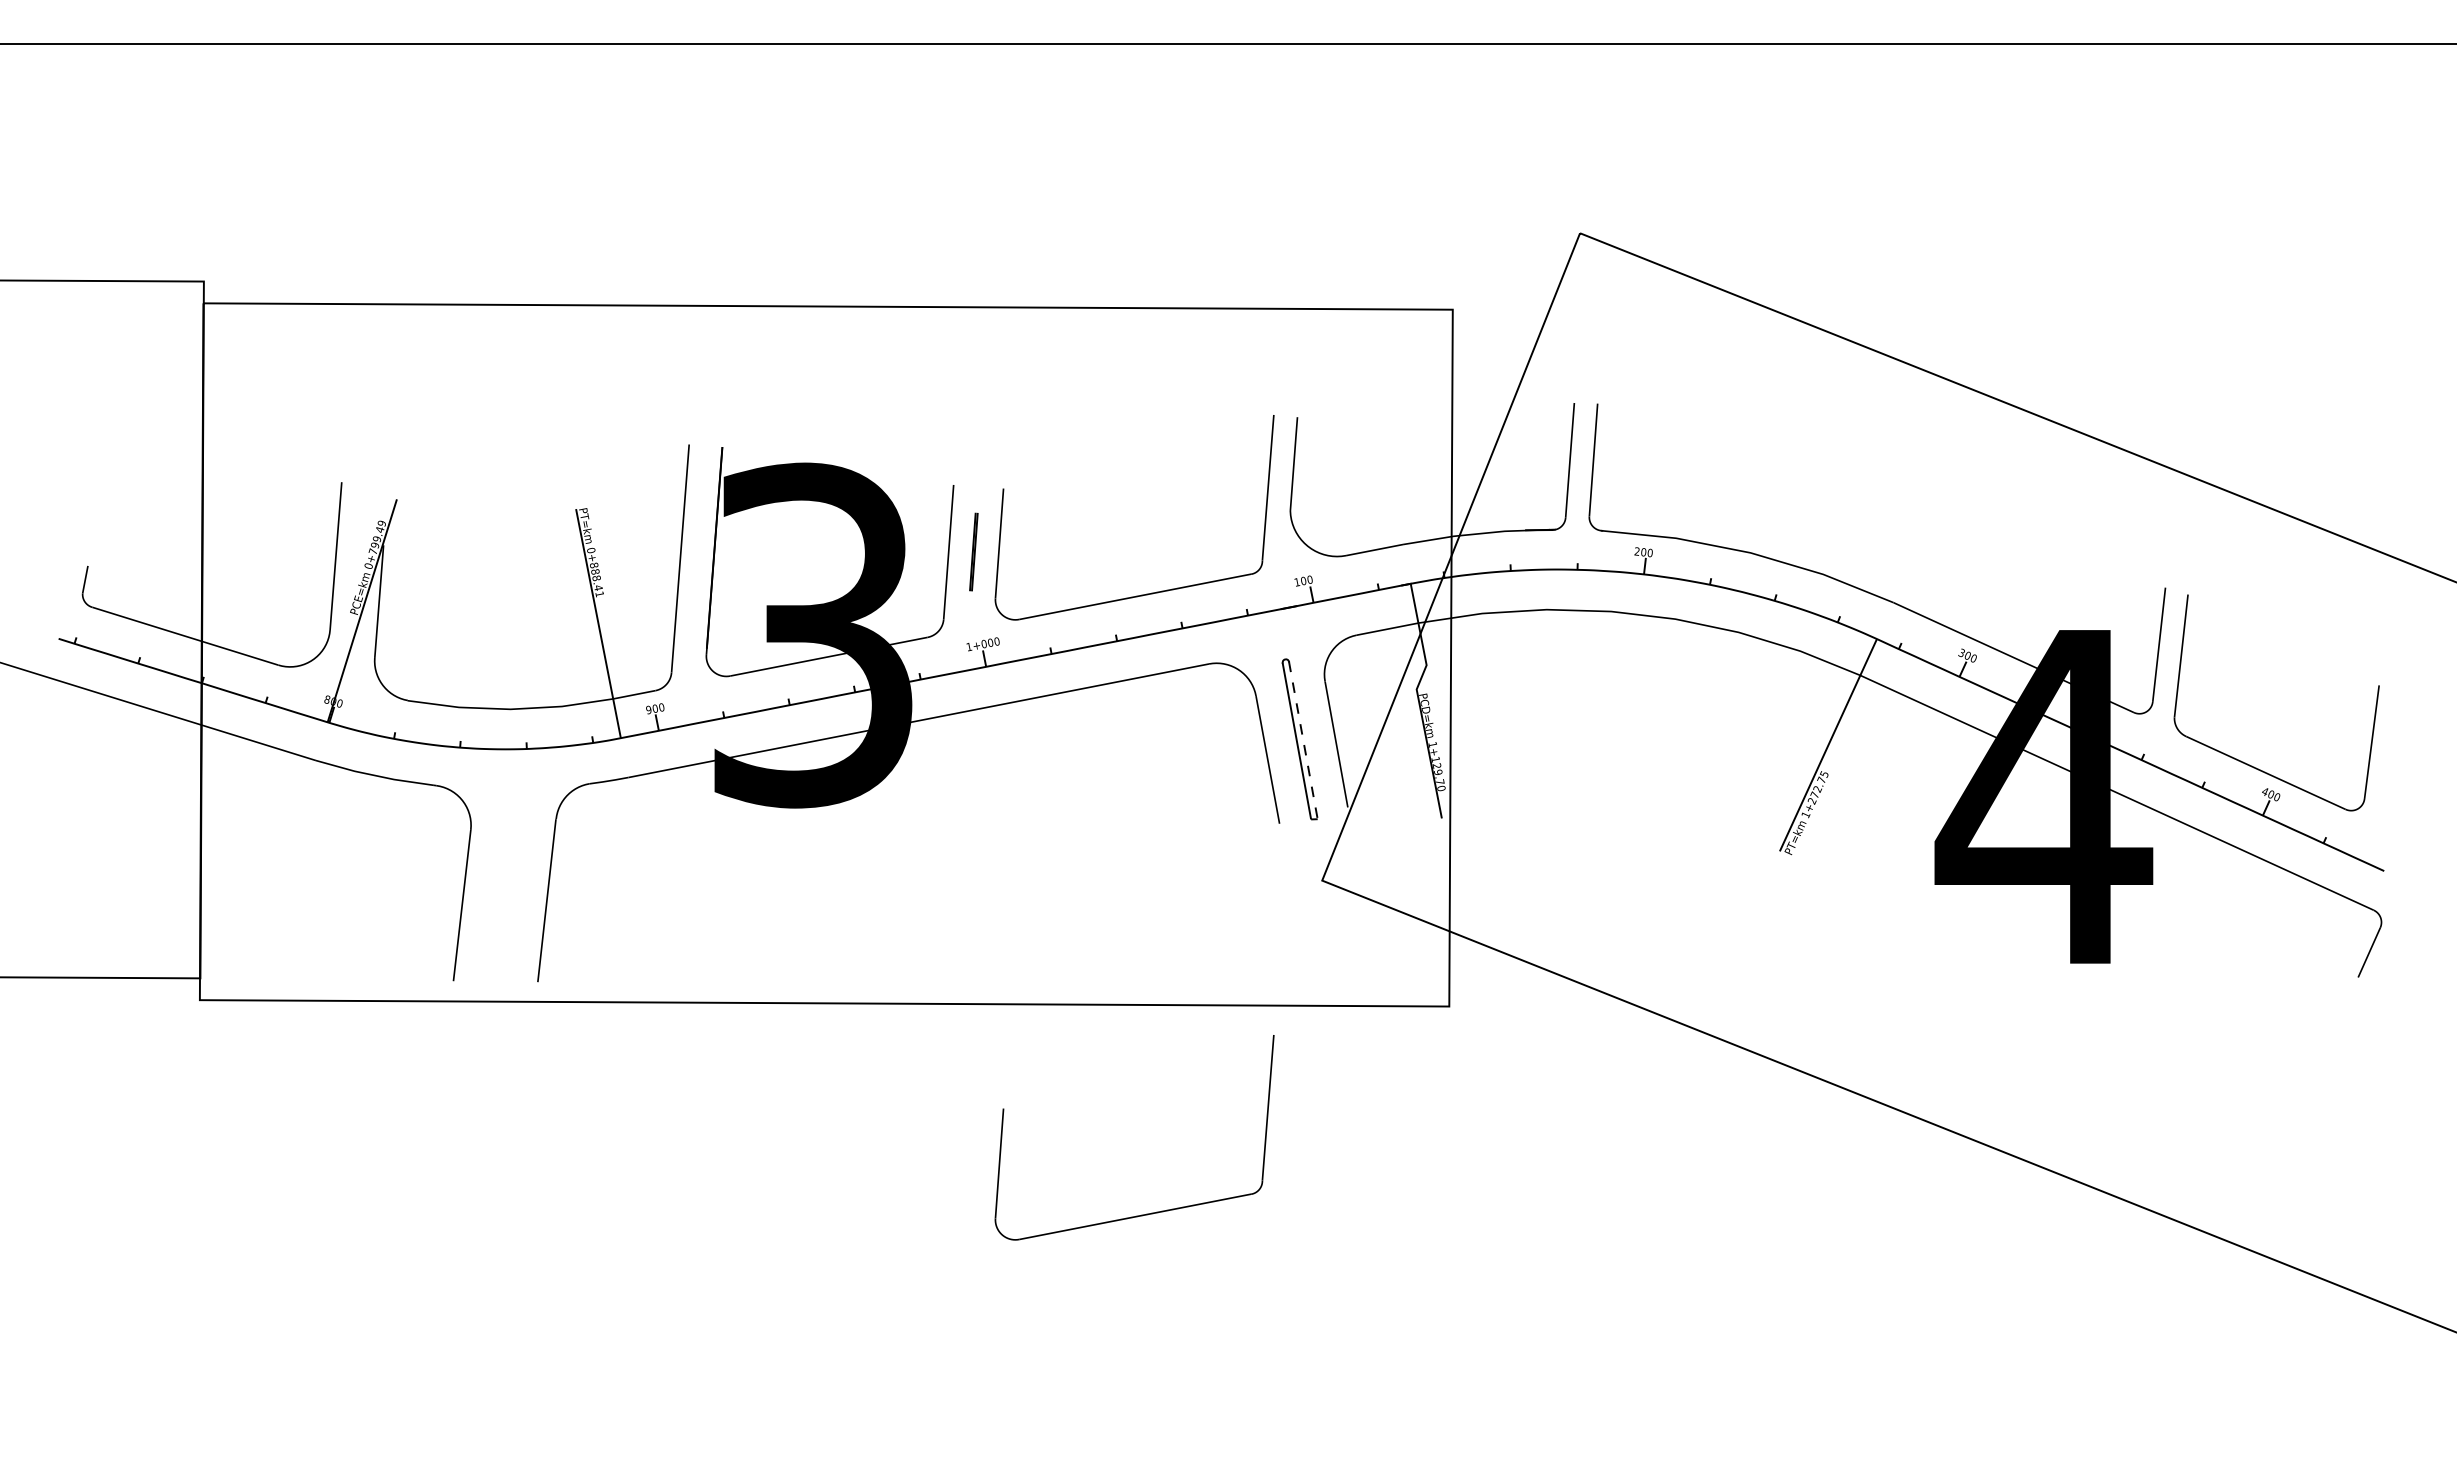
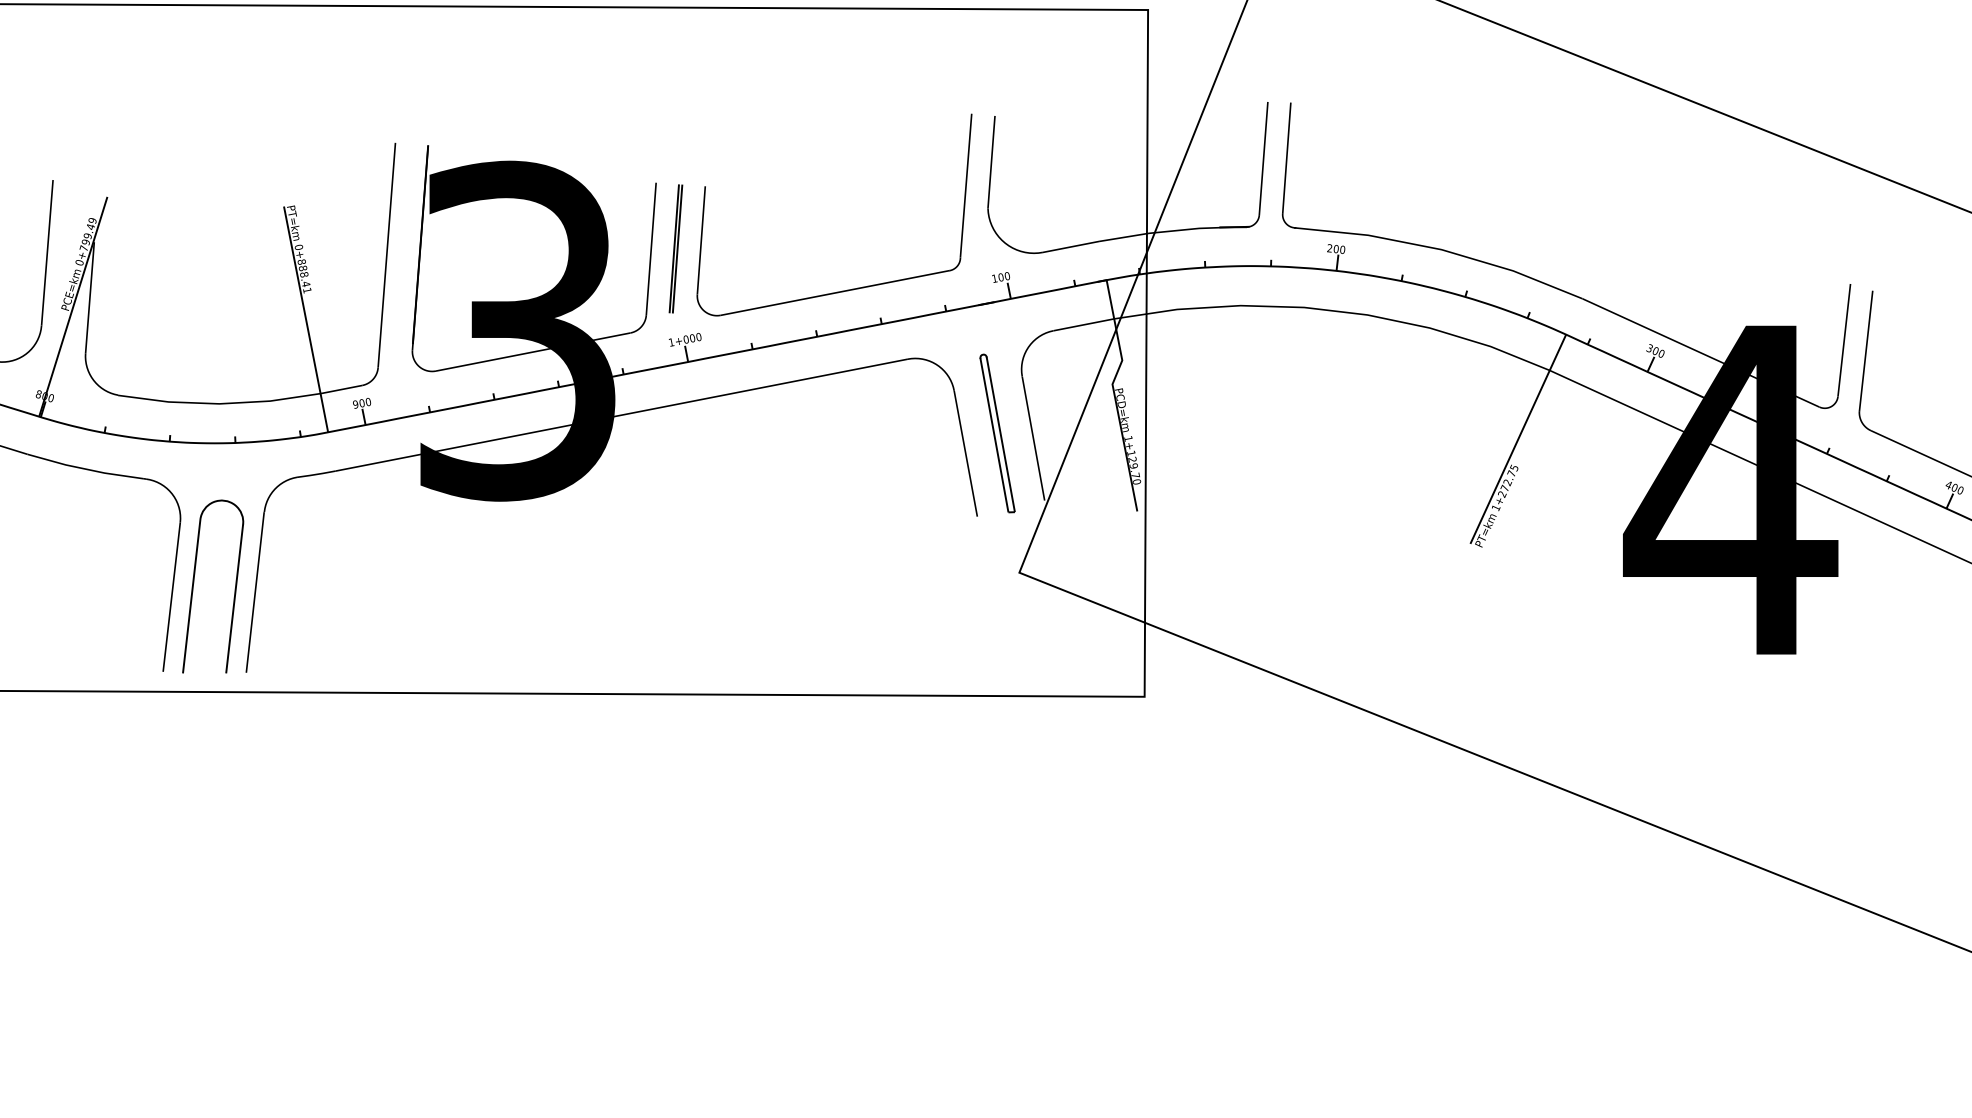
part: (973, 551) -> (675, 248), size x1.67
line: (1303, 740) -> (1000, 434), dashed -> solid
part: (485, 889) -> (194, 581), added
part: (1151, 1212) -> (851, 899), removed

